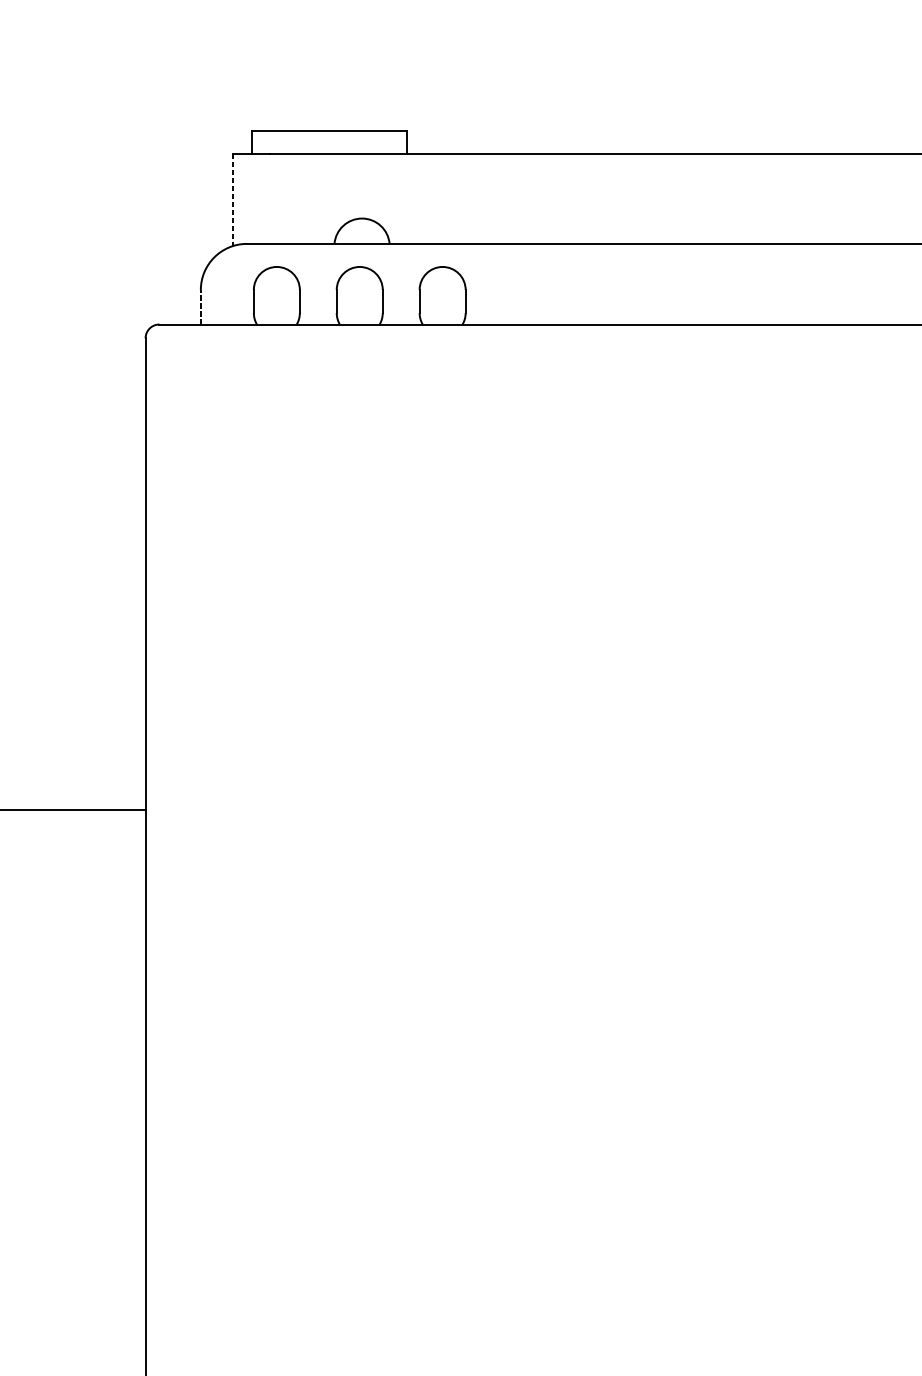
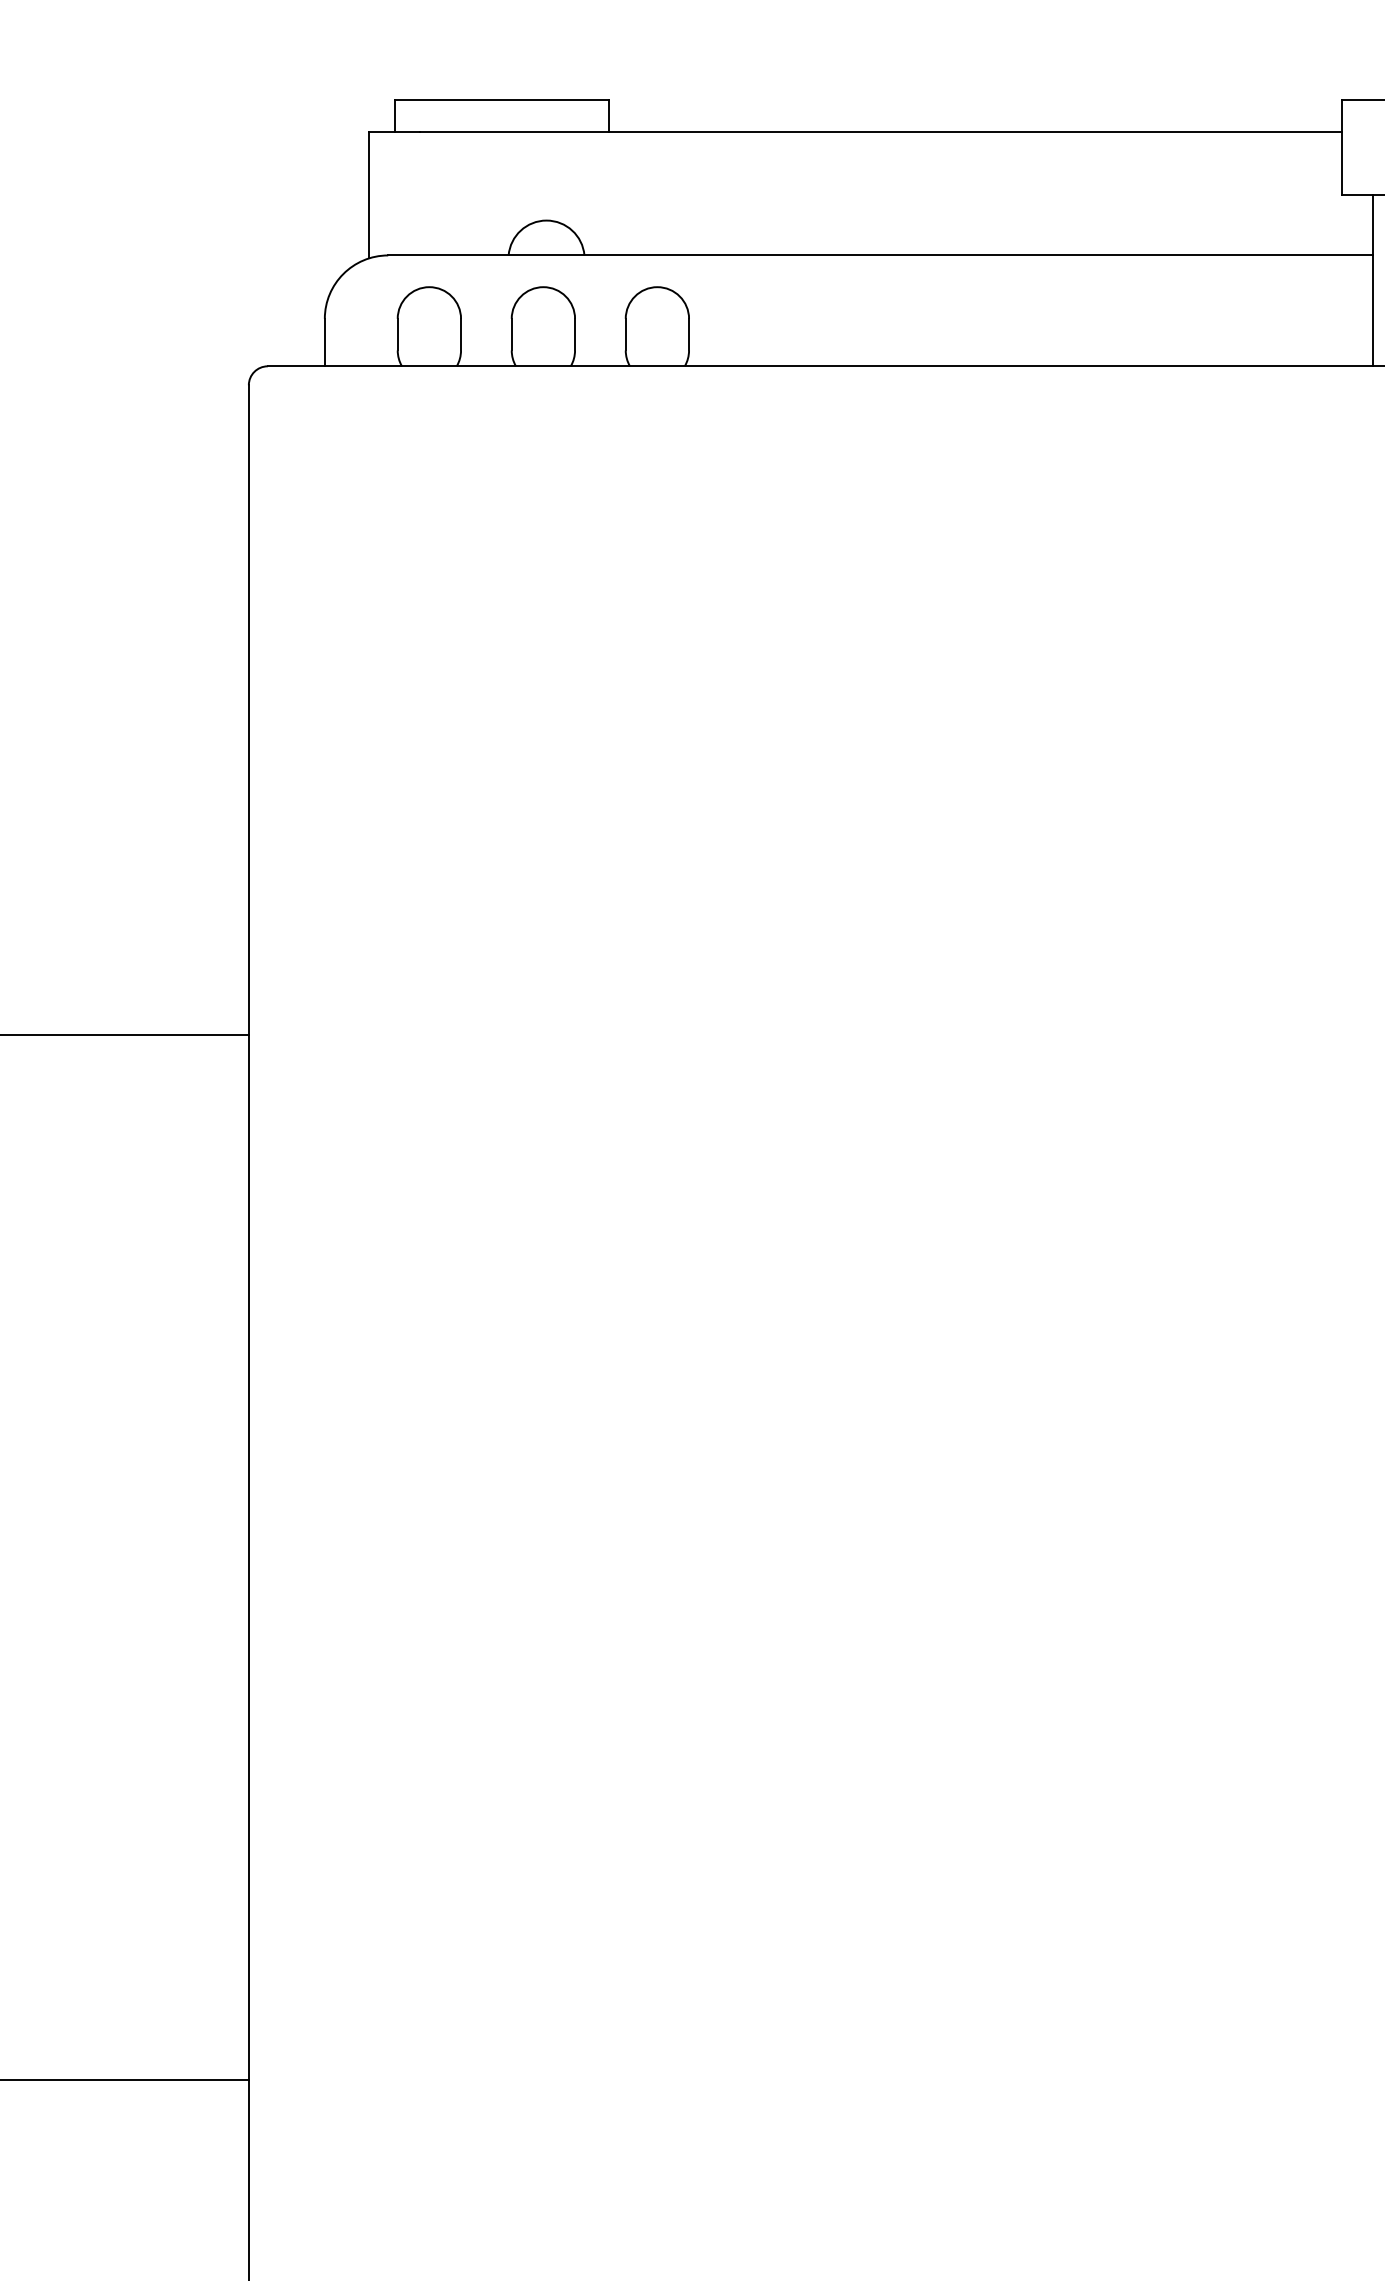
line: (233, 200) -> (369, 195), dashed -> solid
line: (200, 307) -> (324, 342), dashed -> solid

